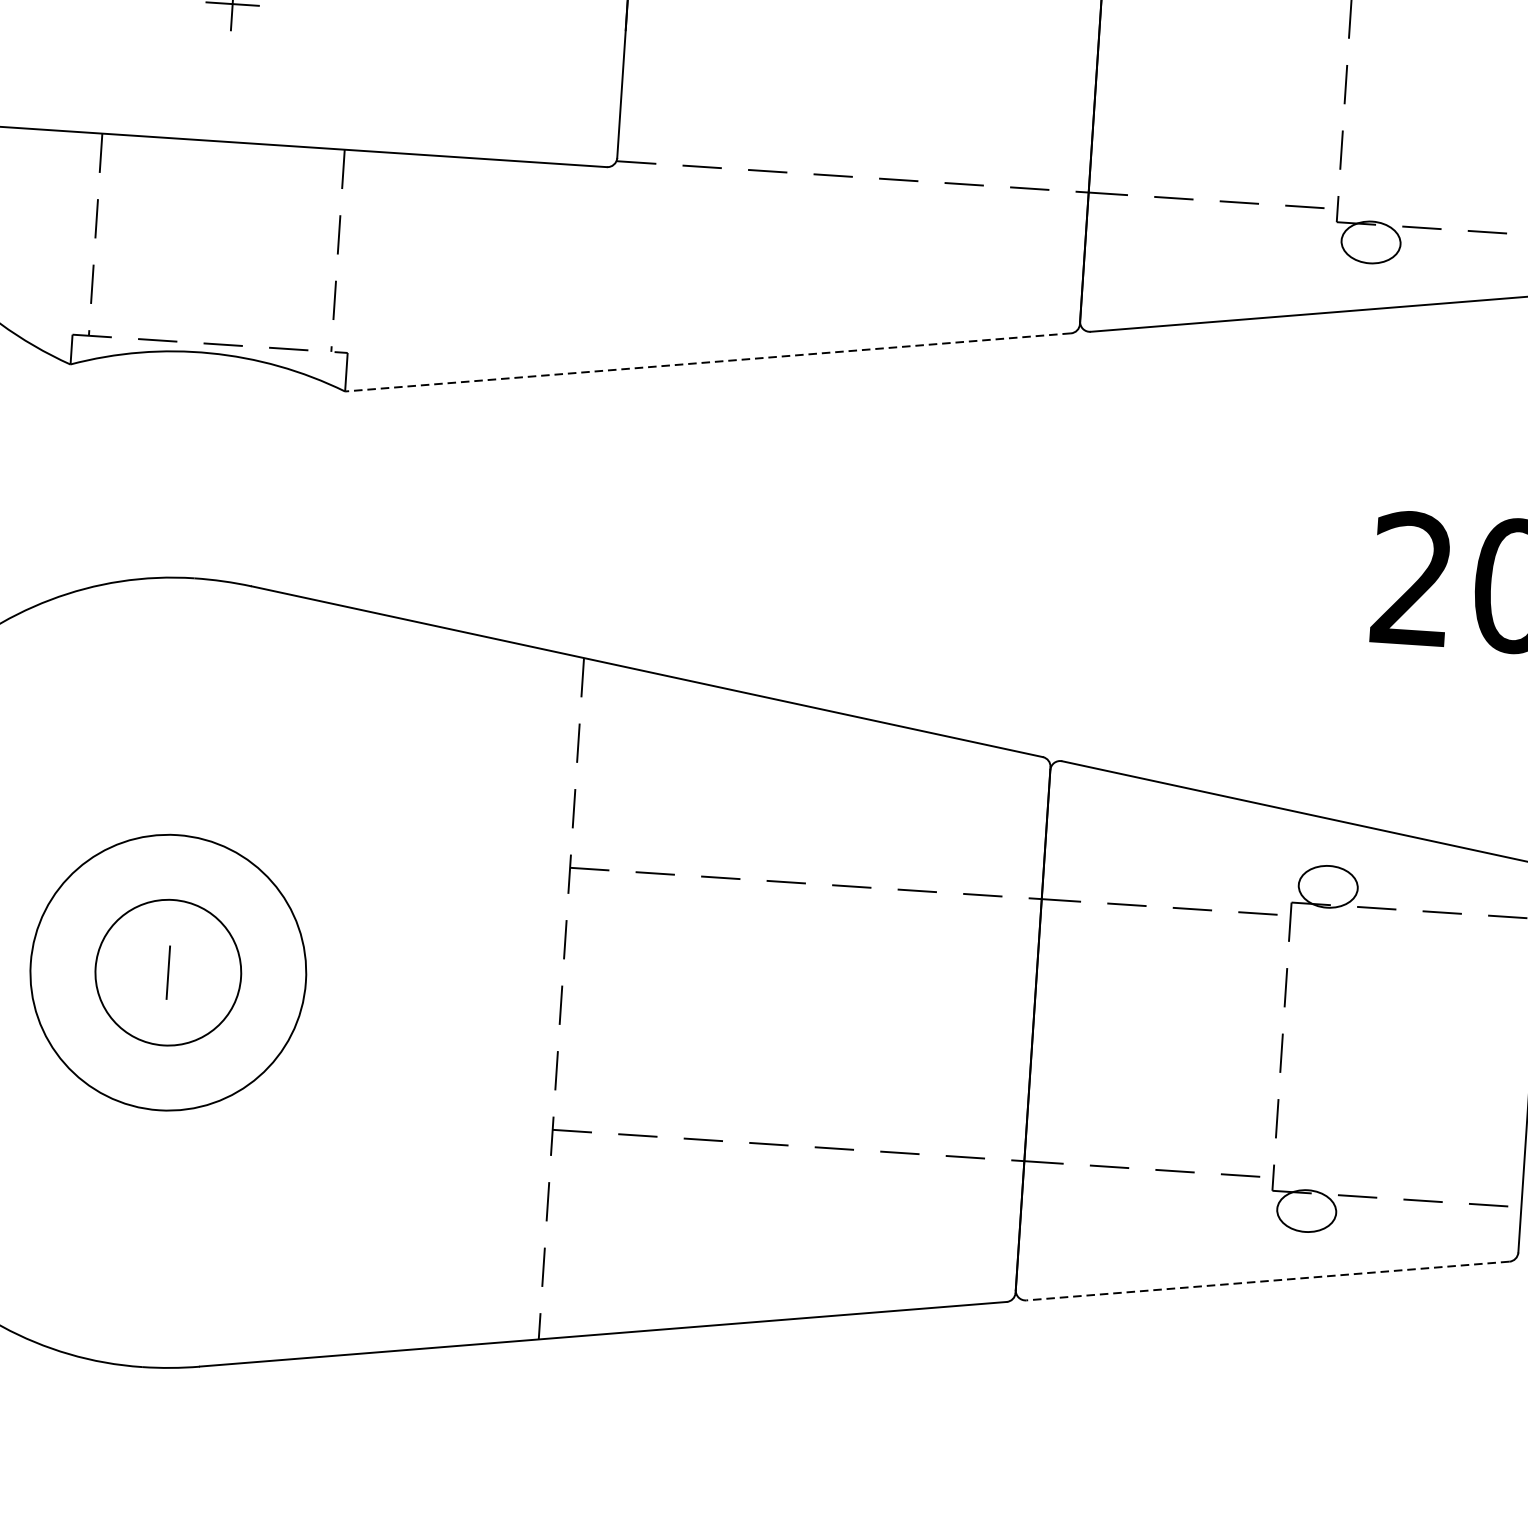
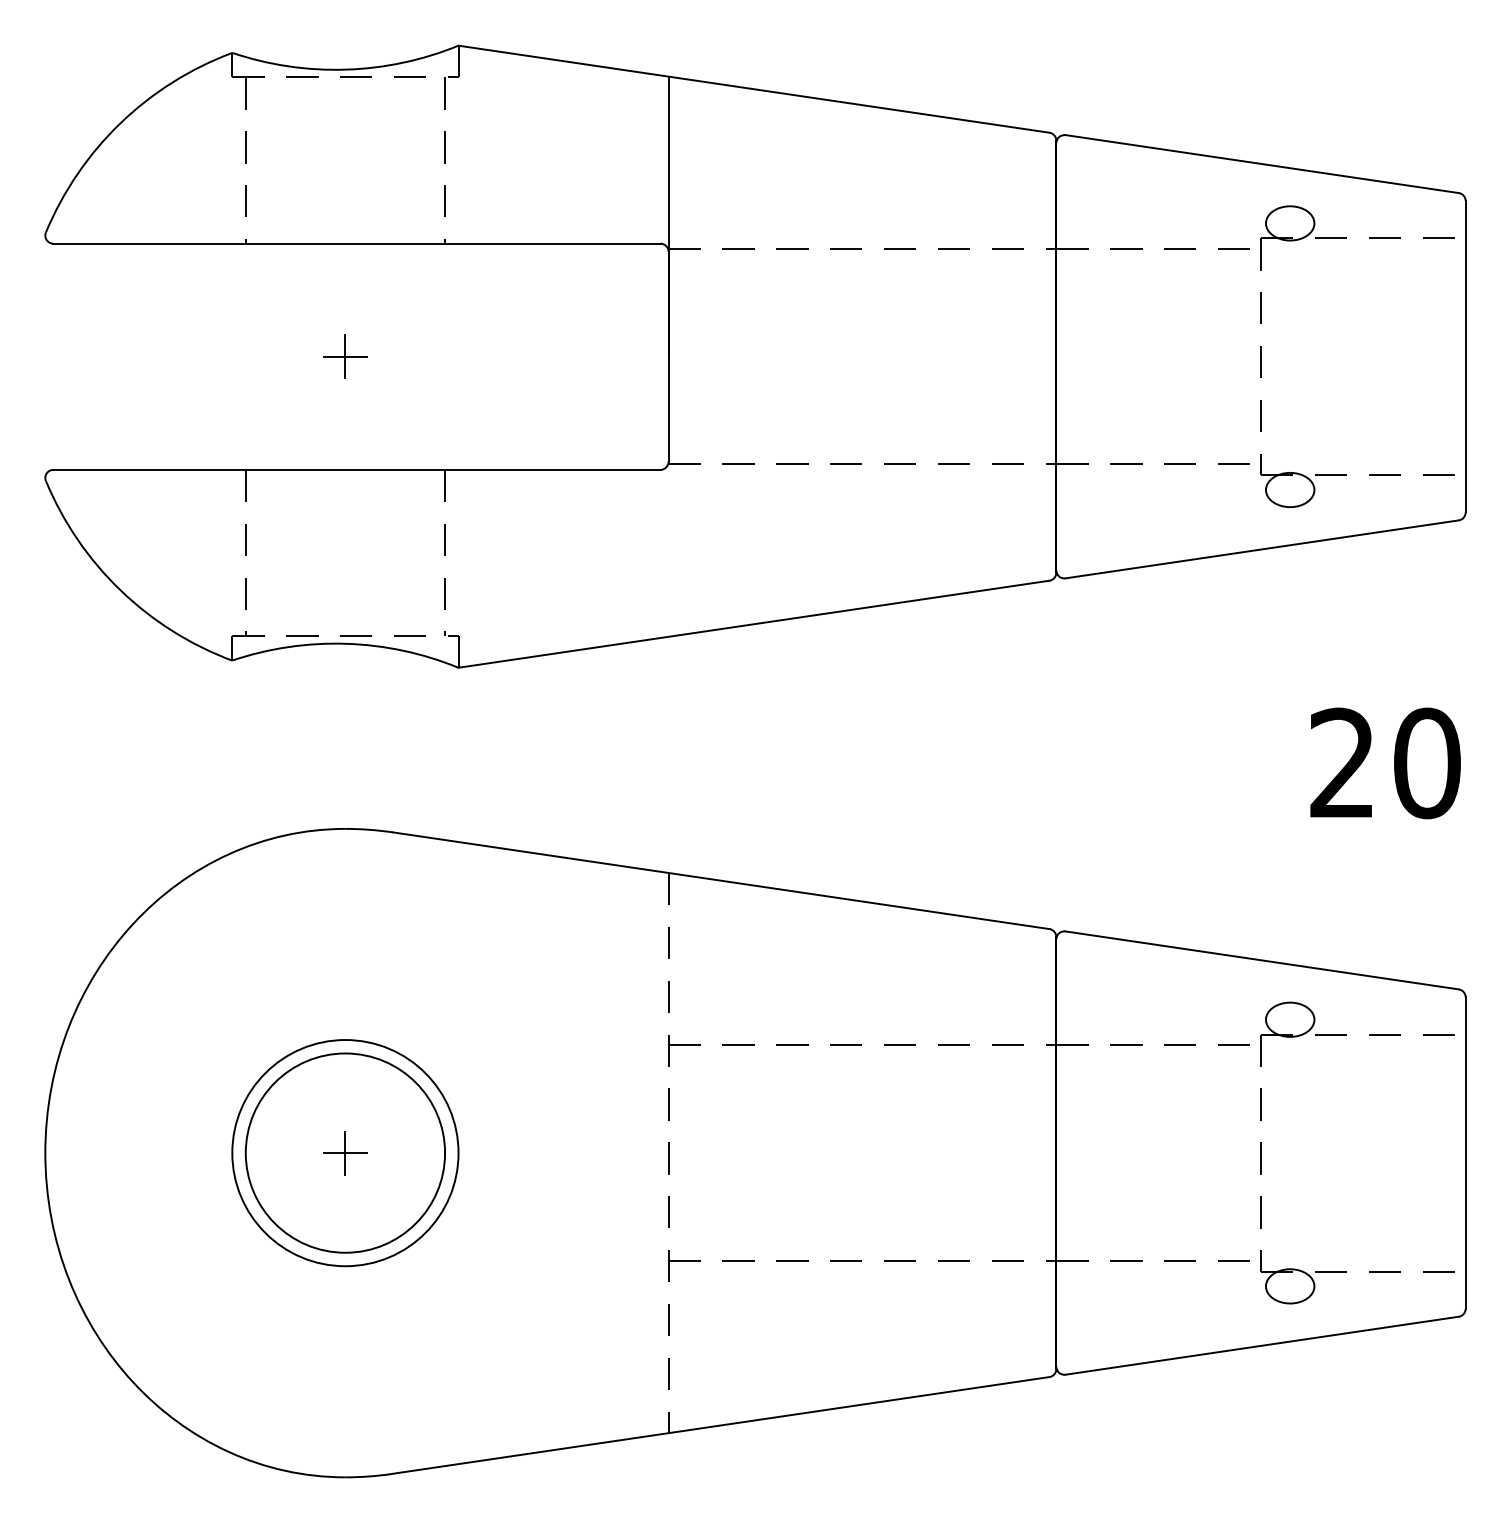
line: (708, 362) -> (754, 624), dashed -> solid
circle: (168, 971) -> (345, 1152), size x1.67
line: (167, 973) -> (344, 1153), added
line: (1268, 1280) -> (1262, 1345), dashed -> solid

